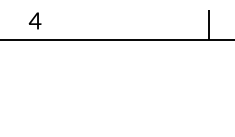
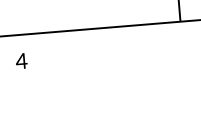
text: (34, 20) -> (20, 60), moved

